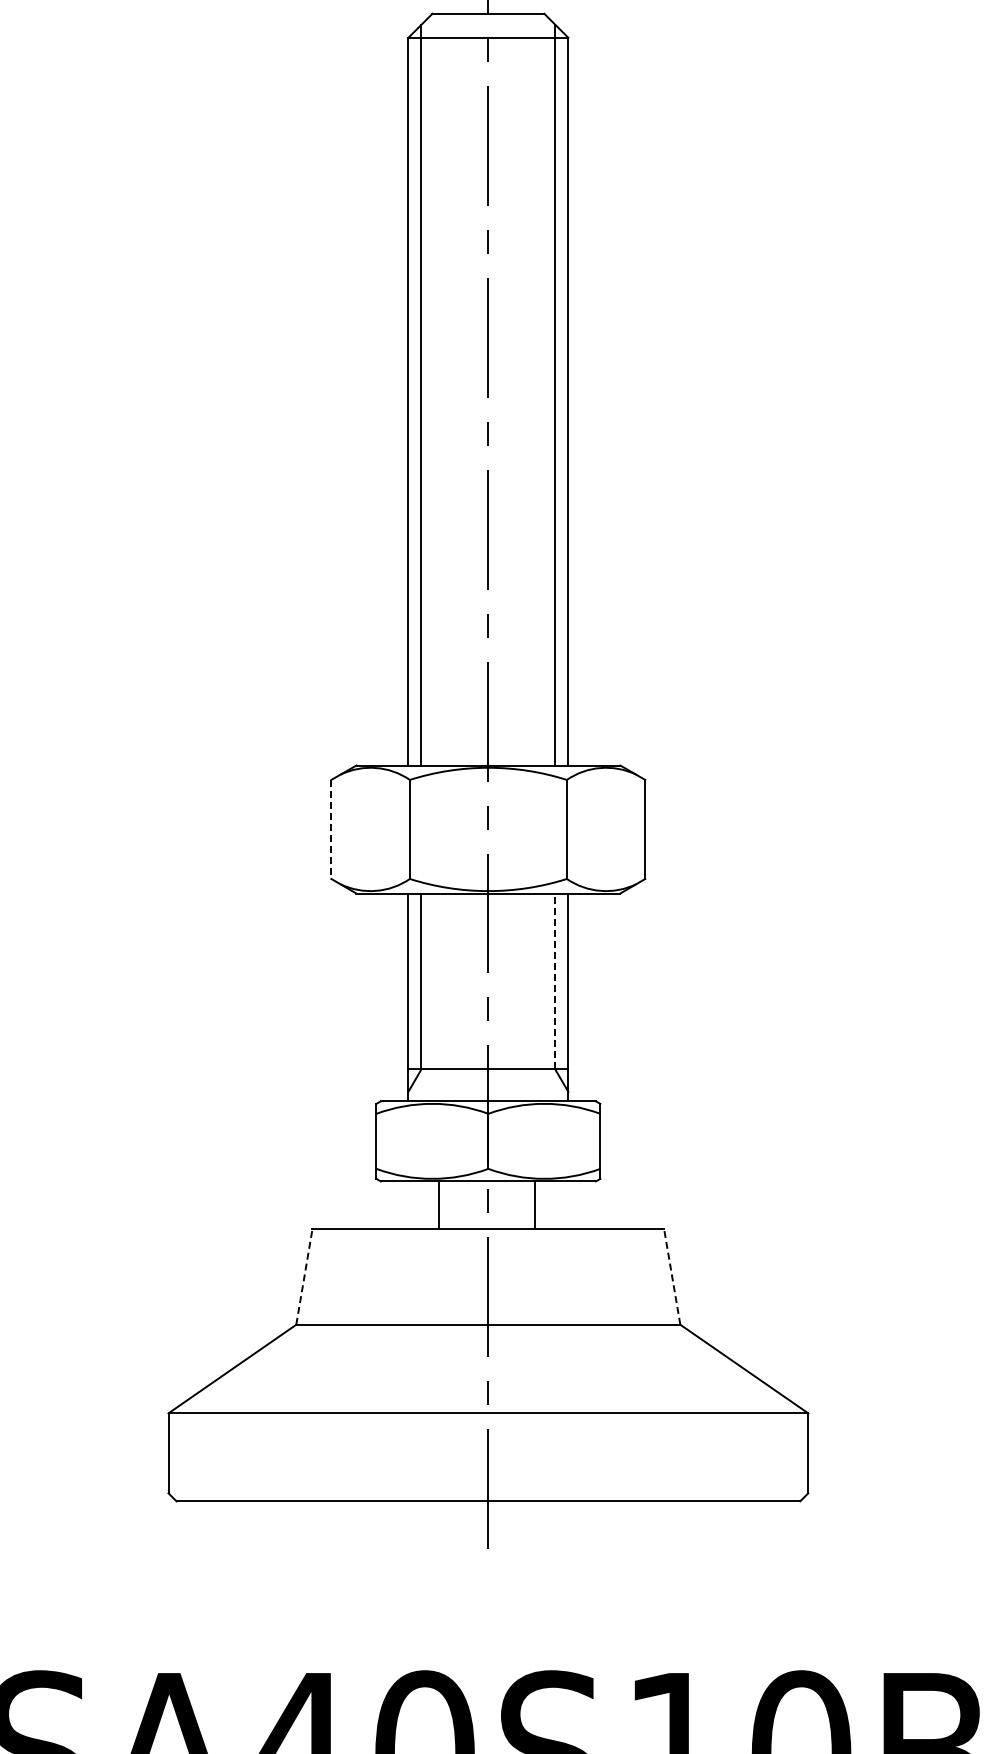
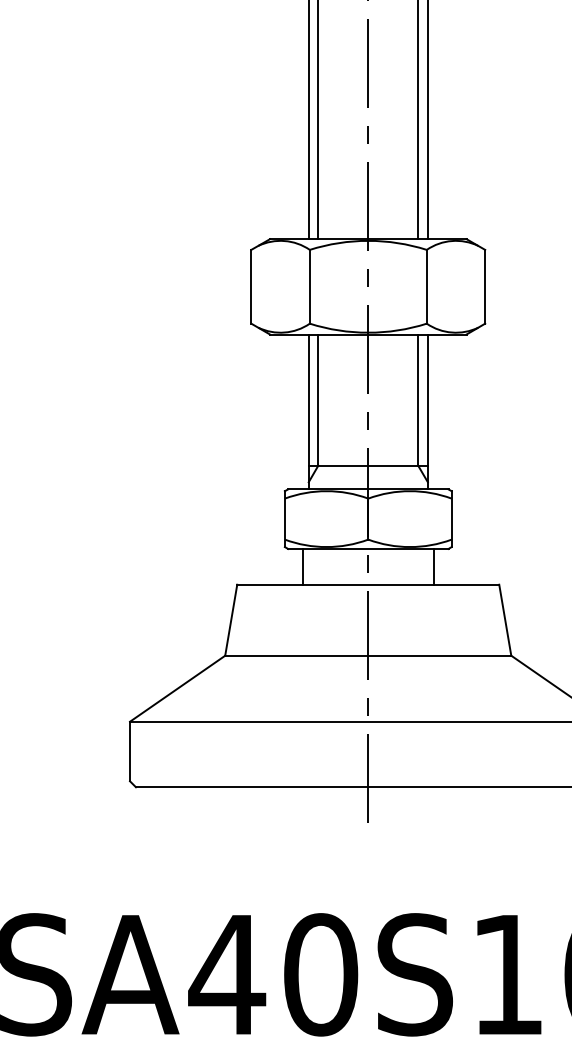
line: (331, 829) -> (251, 286), dashed -> solid
line: (555, 981) -> (418, 400), dashed -> solid
line: (439, 1205) -> (302, 566), moved
line: (535, 1205) -> (433, 566), moved
line: (304, 1276) -> (231, 619), dashed -> solid
line: (672, 1276) -> (505, 619), dashed -> solid

